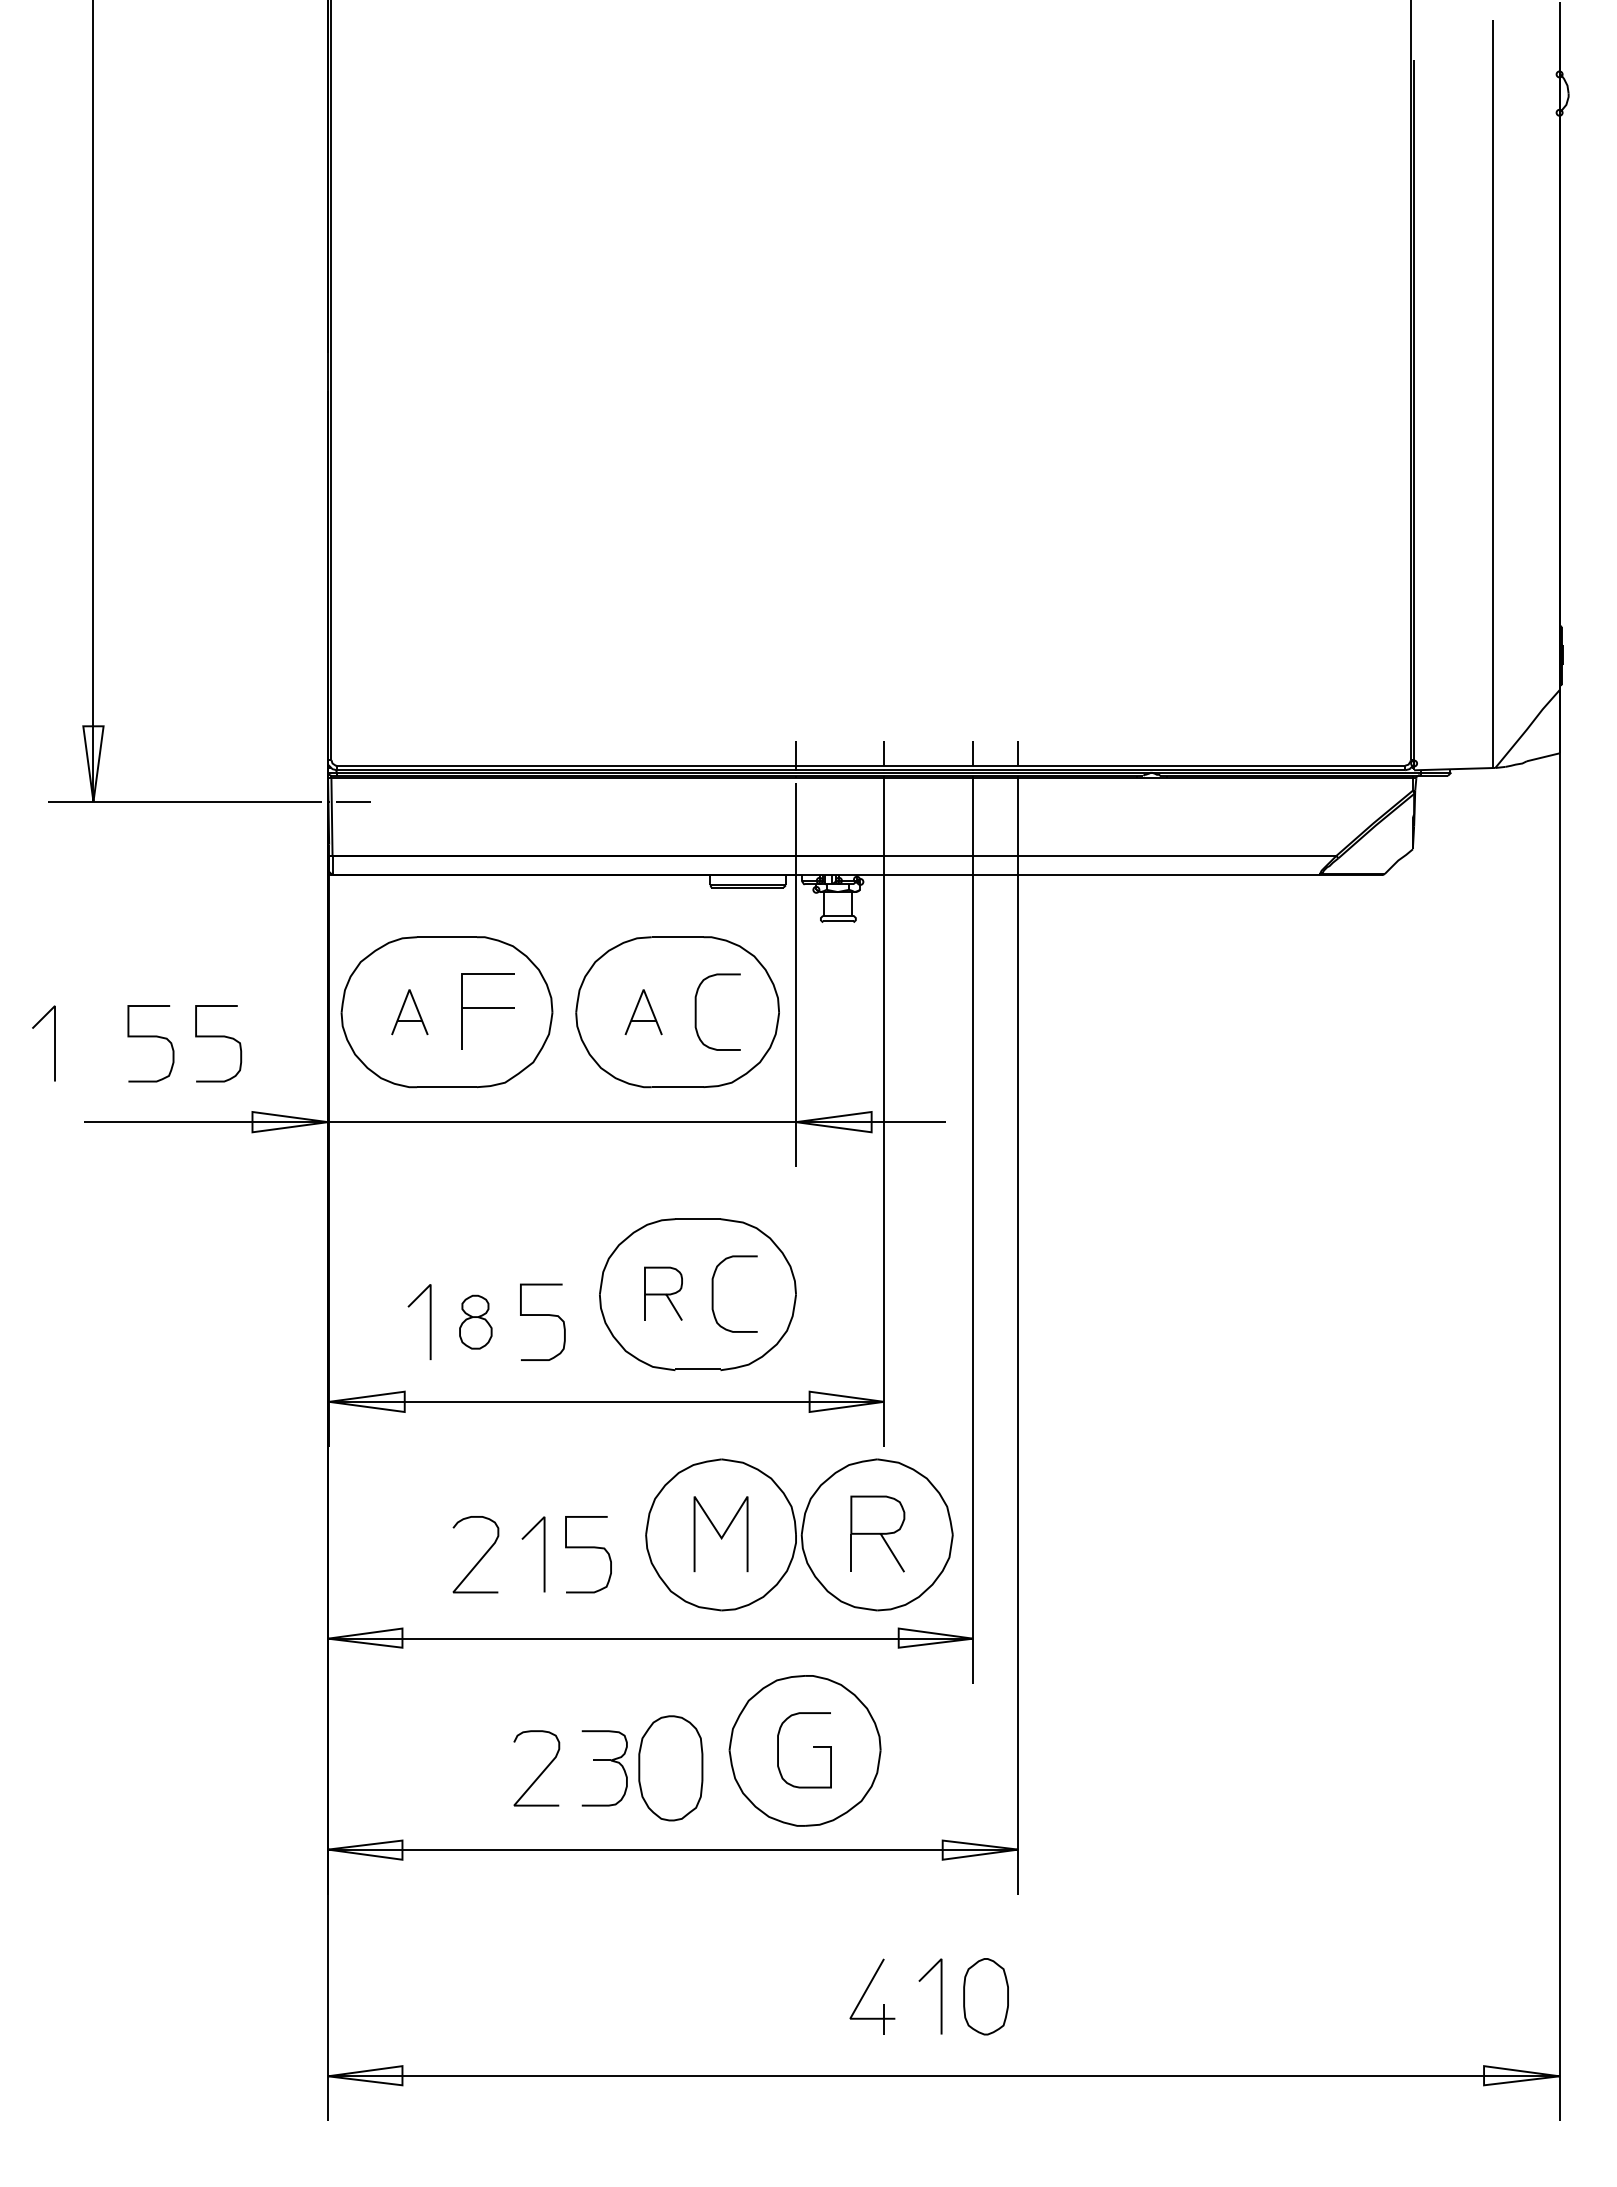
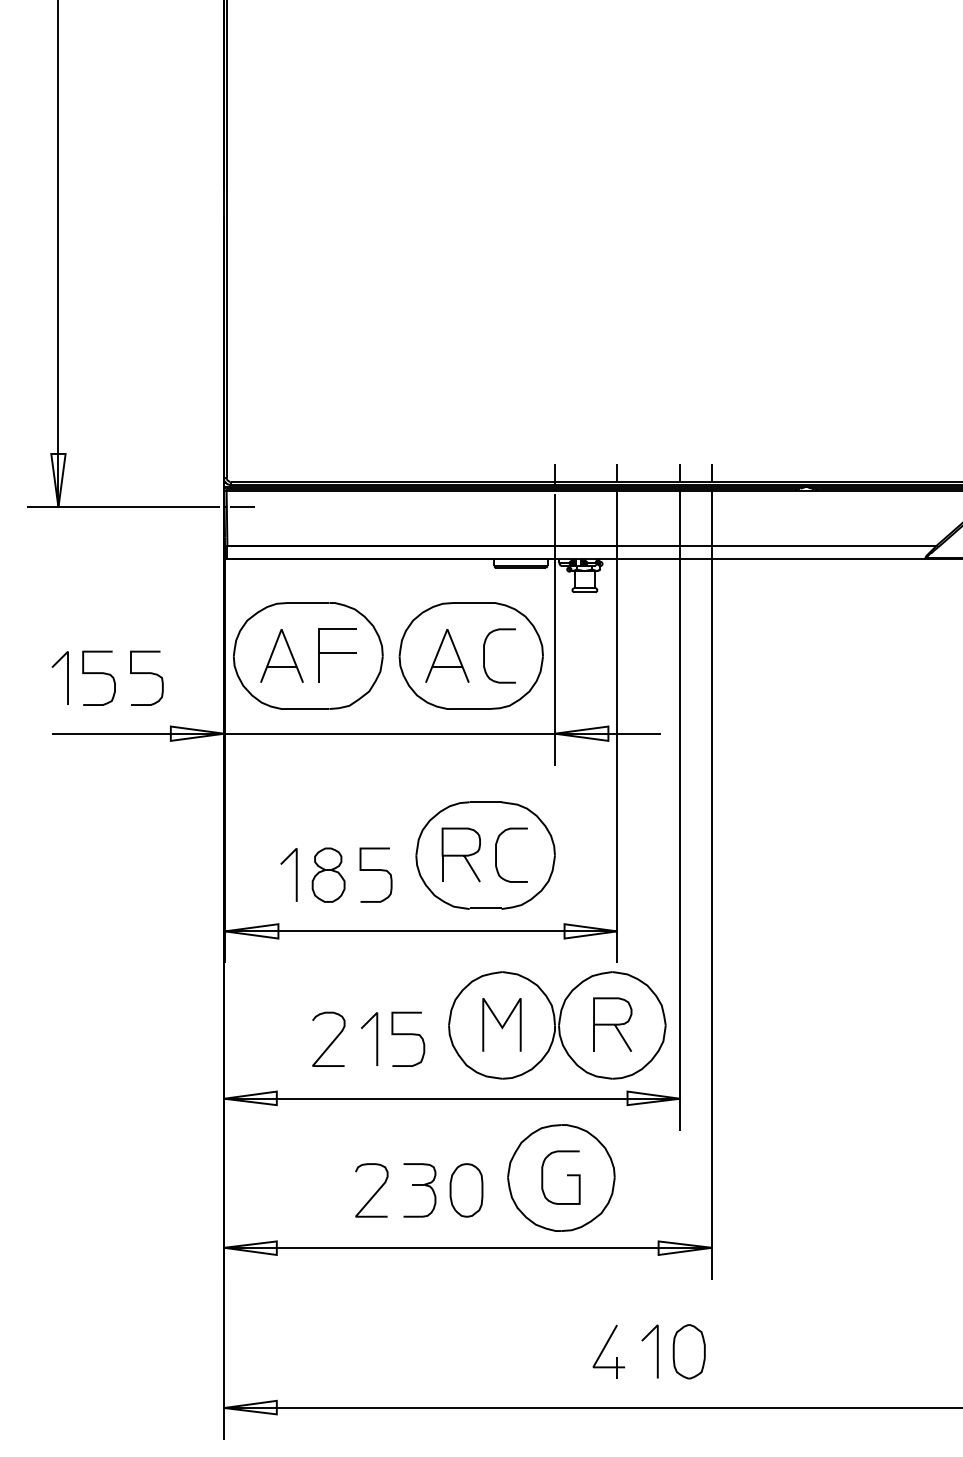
part: (409, 1012) -> (281, 656), size x1.67
part: (643, 1012) -> (447, 656), size x1.67
curve: (54, 1043) -> (67, 678), moved
part: (663, 1293) -> (461, 854), size x1.43
part: (475, 1321) -> (328, 874), size x1.43
part: (670, 1768) -> (466, 1190), size x0.71

